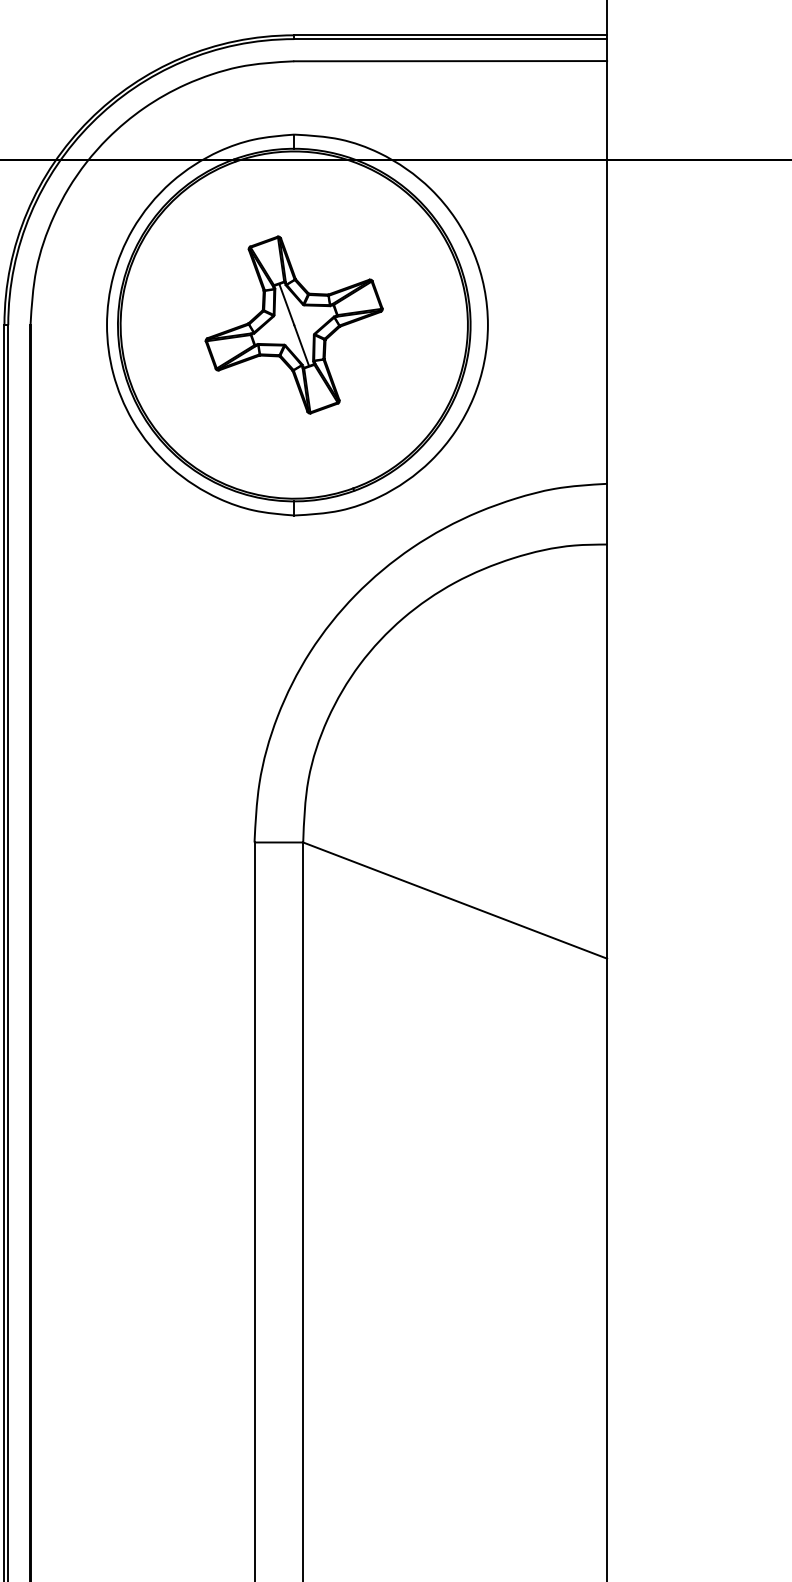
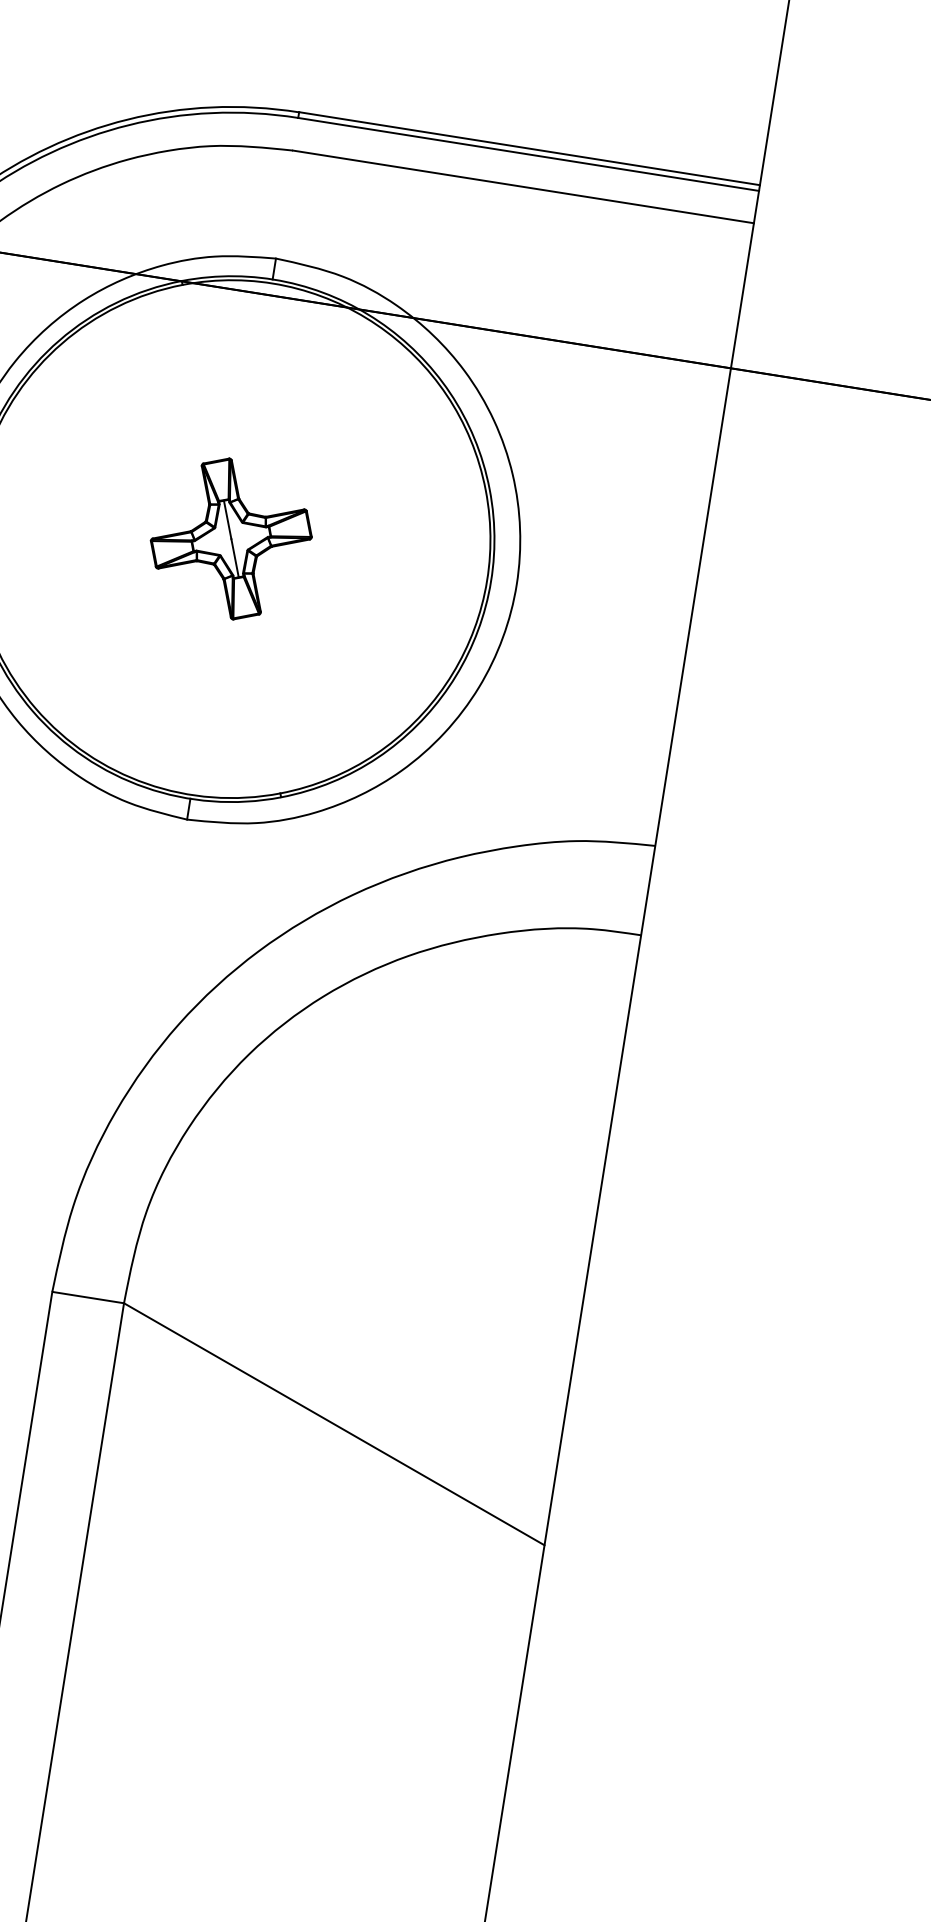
part: (293, 324) -> (230, 538), size x0.6

